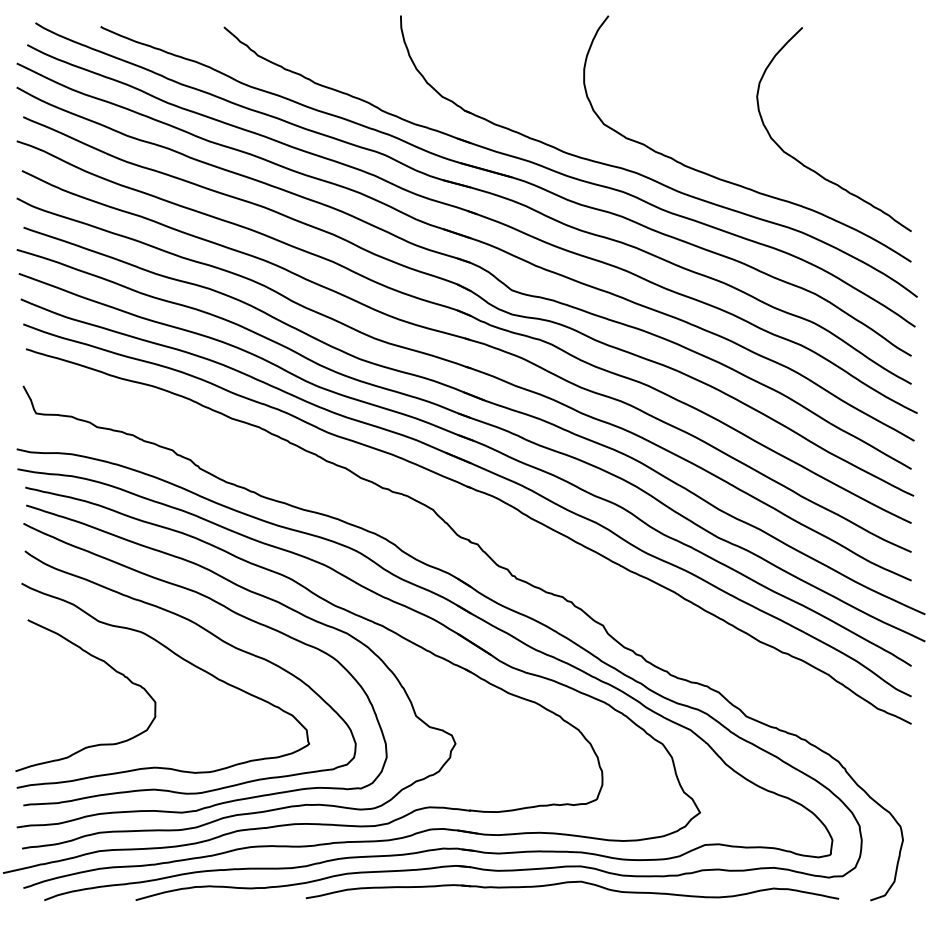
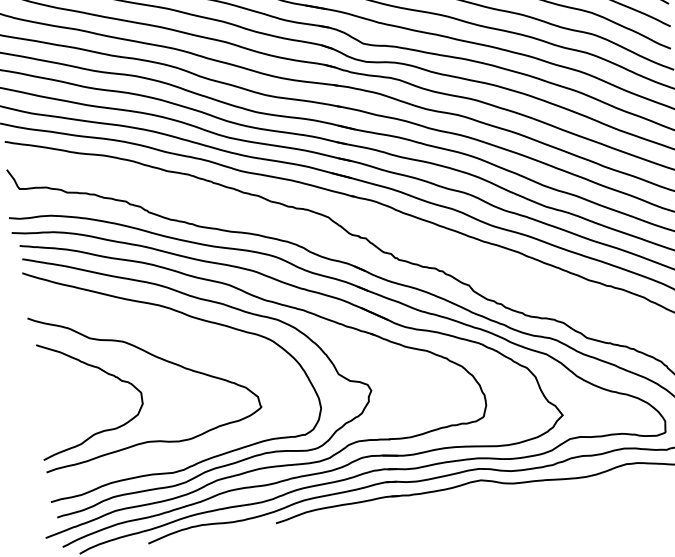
curve: (215, 637) -> (179, 337), removed

